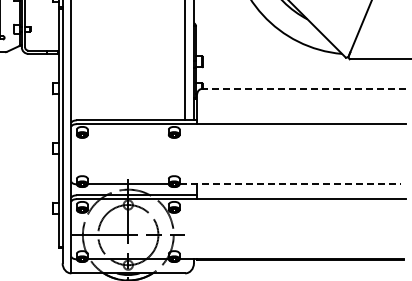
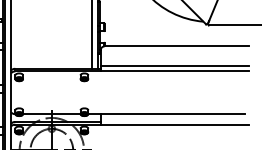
line: (304, 88) -> (176, 46), dashed -> solid
line: (301, 116) -> (174, 66), added
line: (290, 184) -> (166, 114), dashed -> solid

